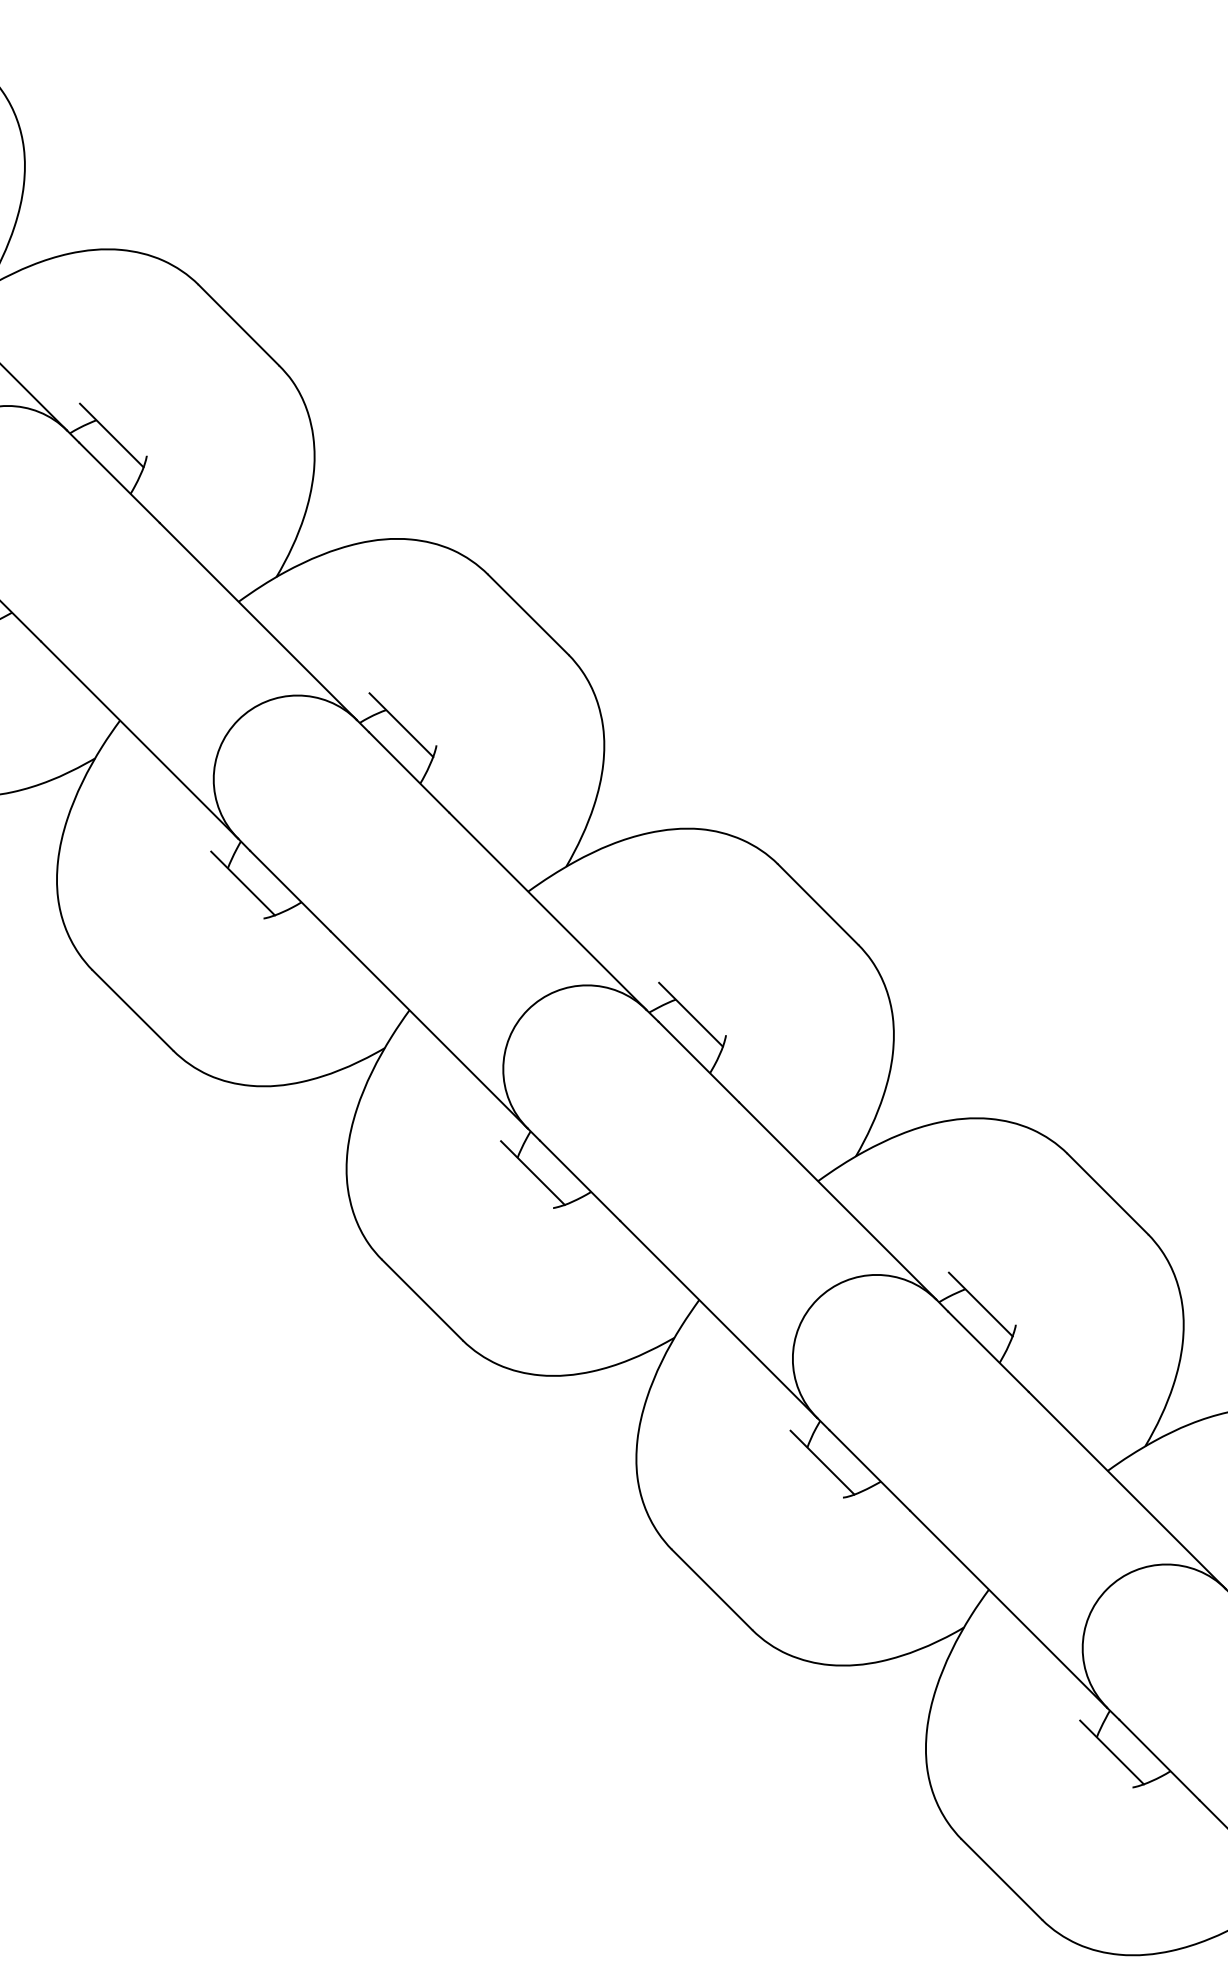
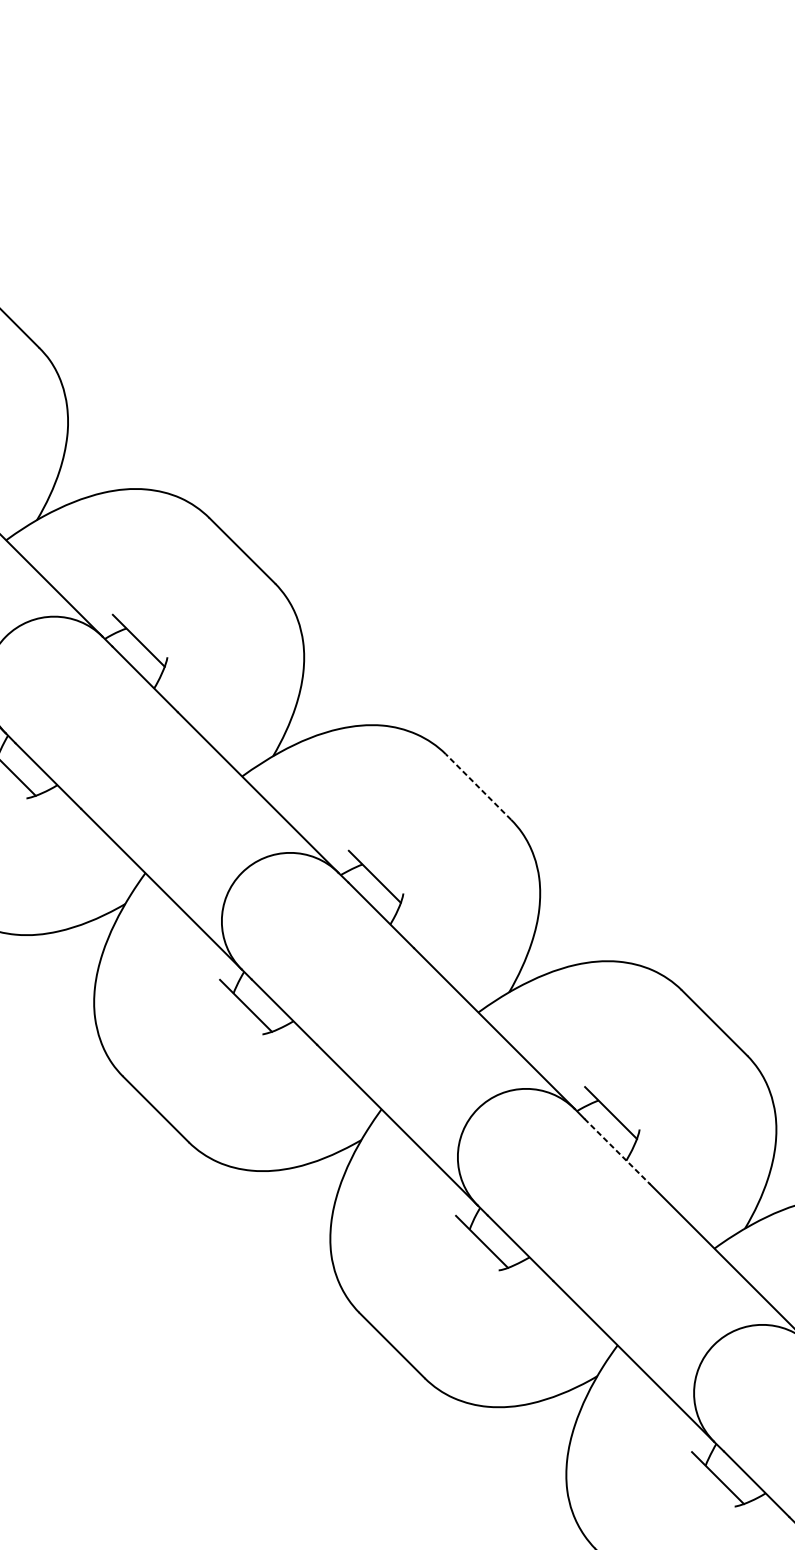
line: (818, 904) -> (478, 786), solid -> dashed
line: (988, 1351) -> (617, 1151), solid -> dashed

